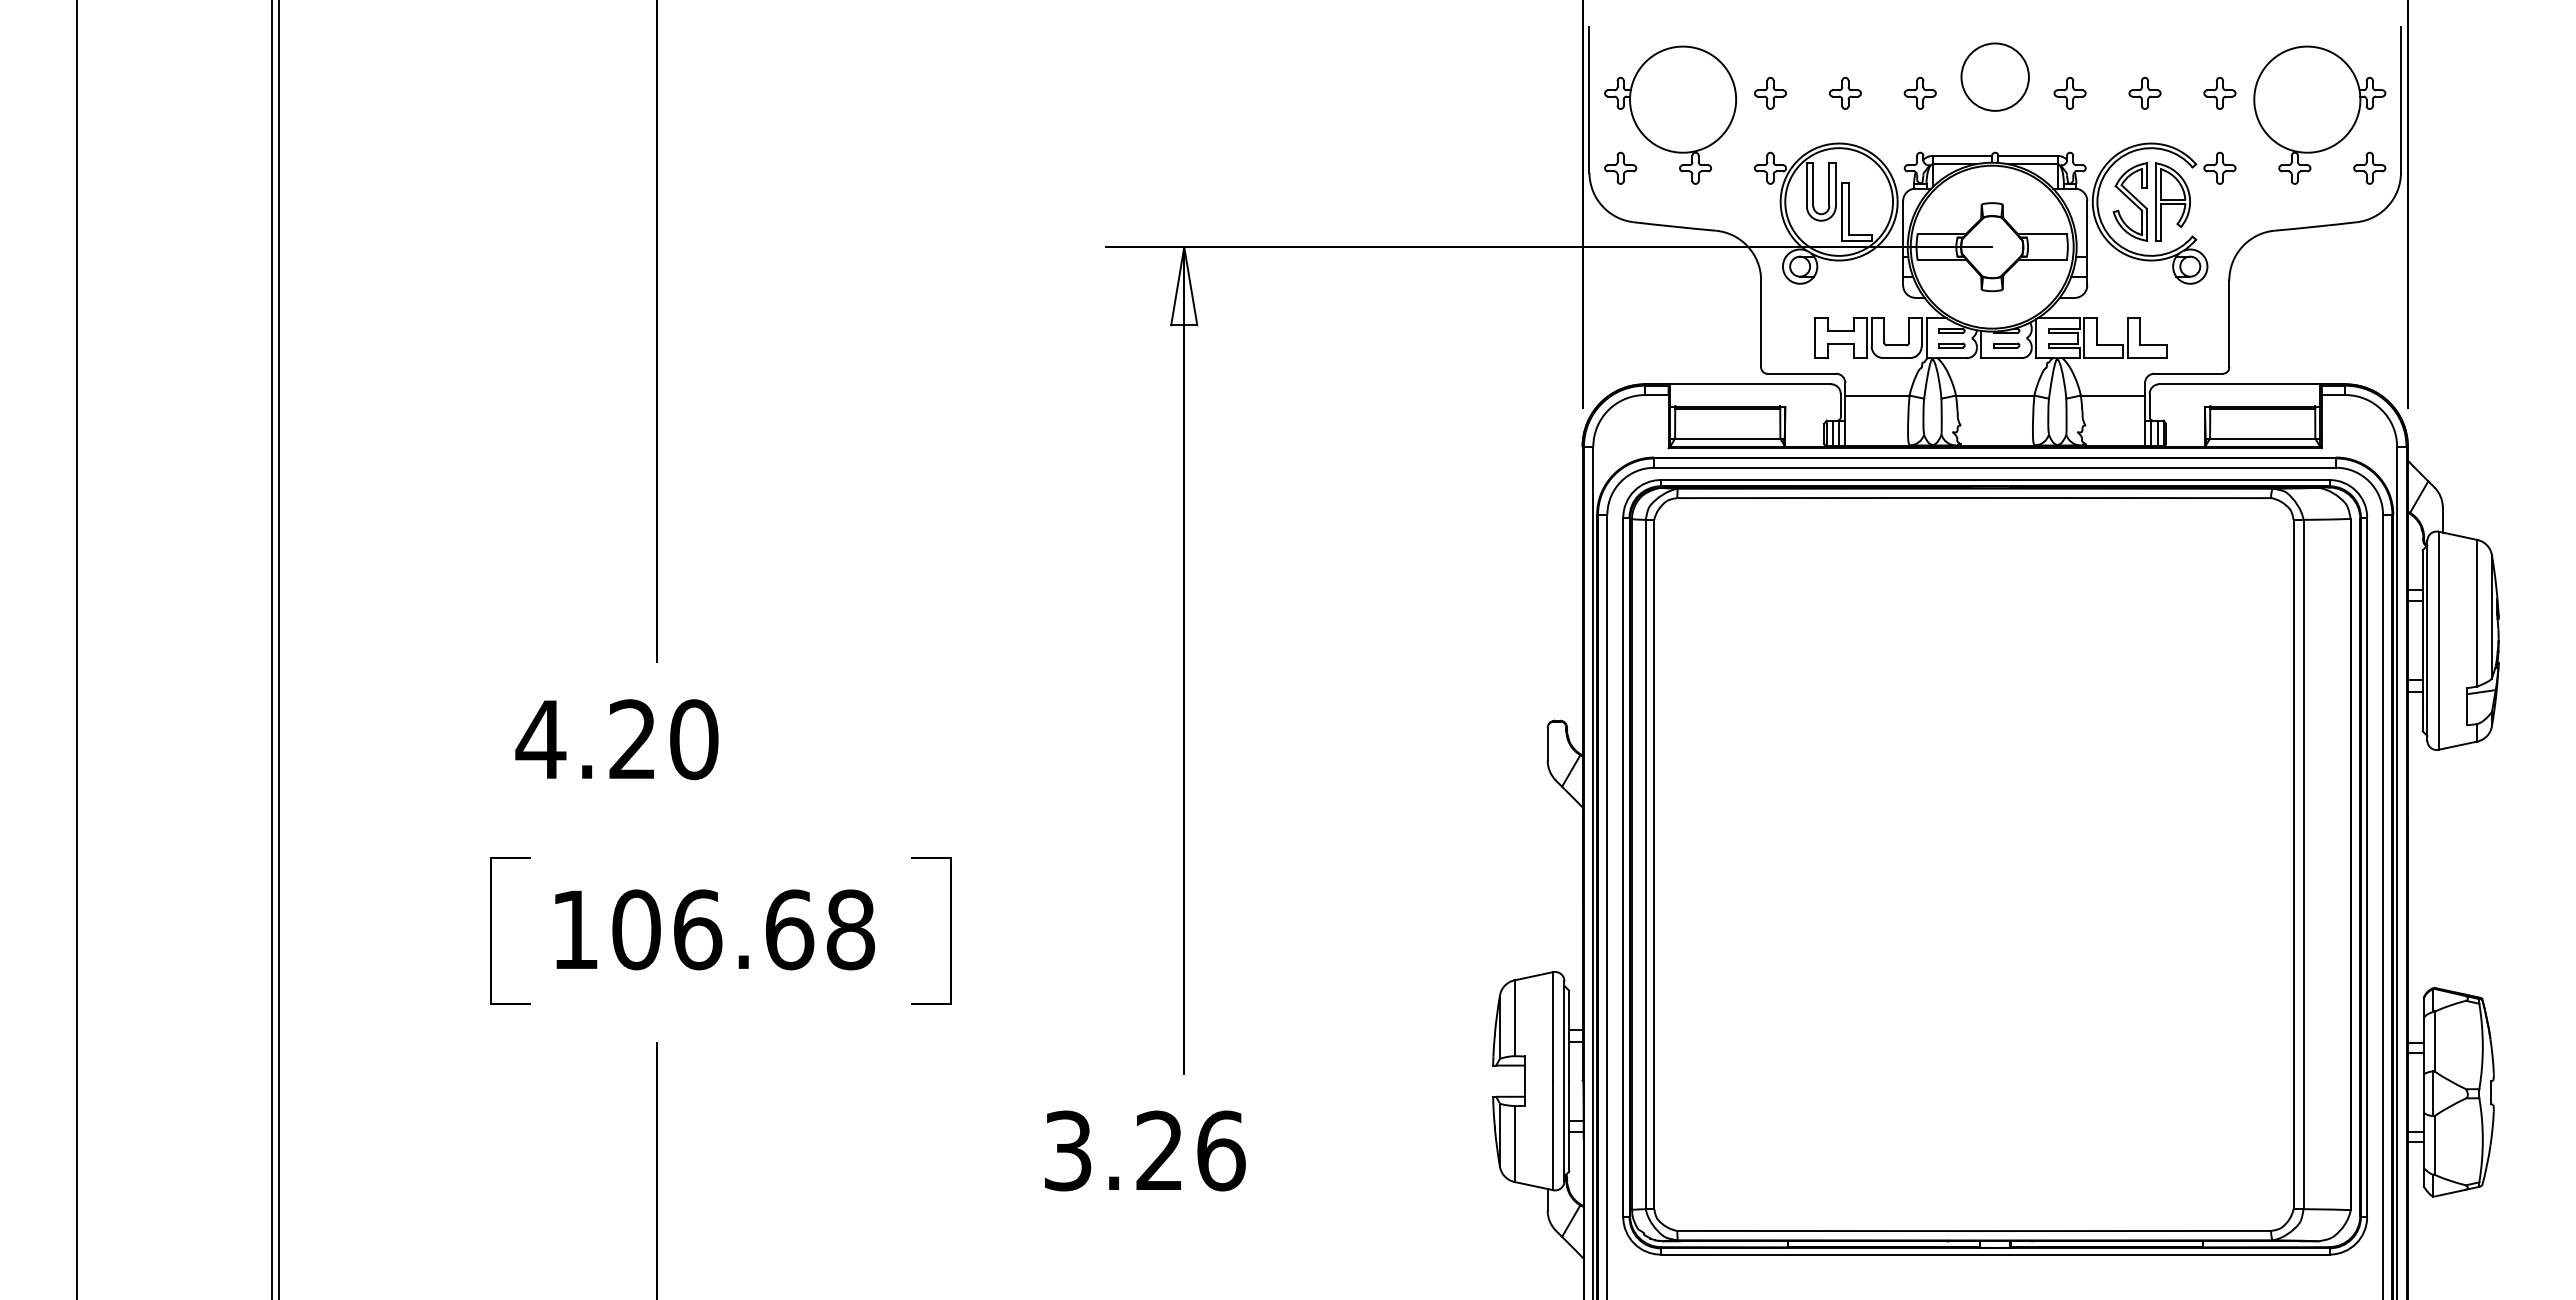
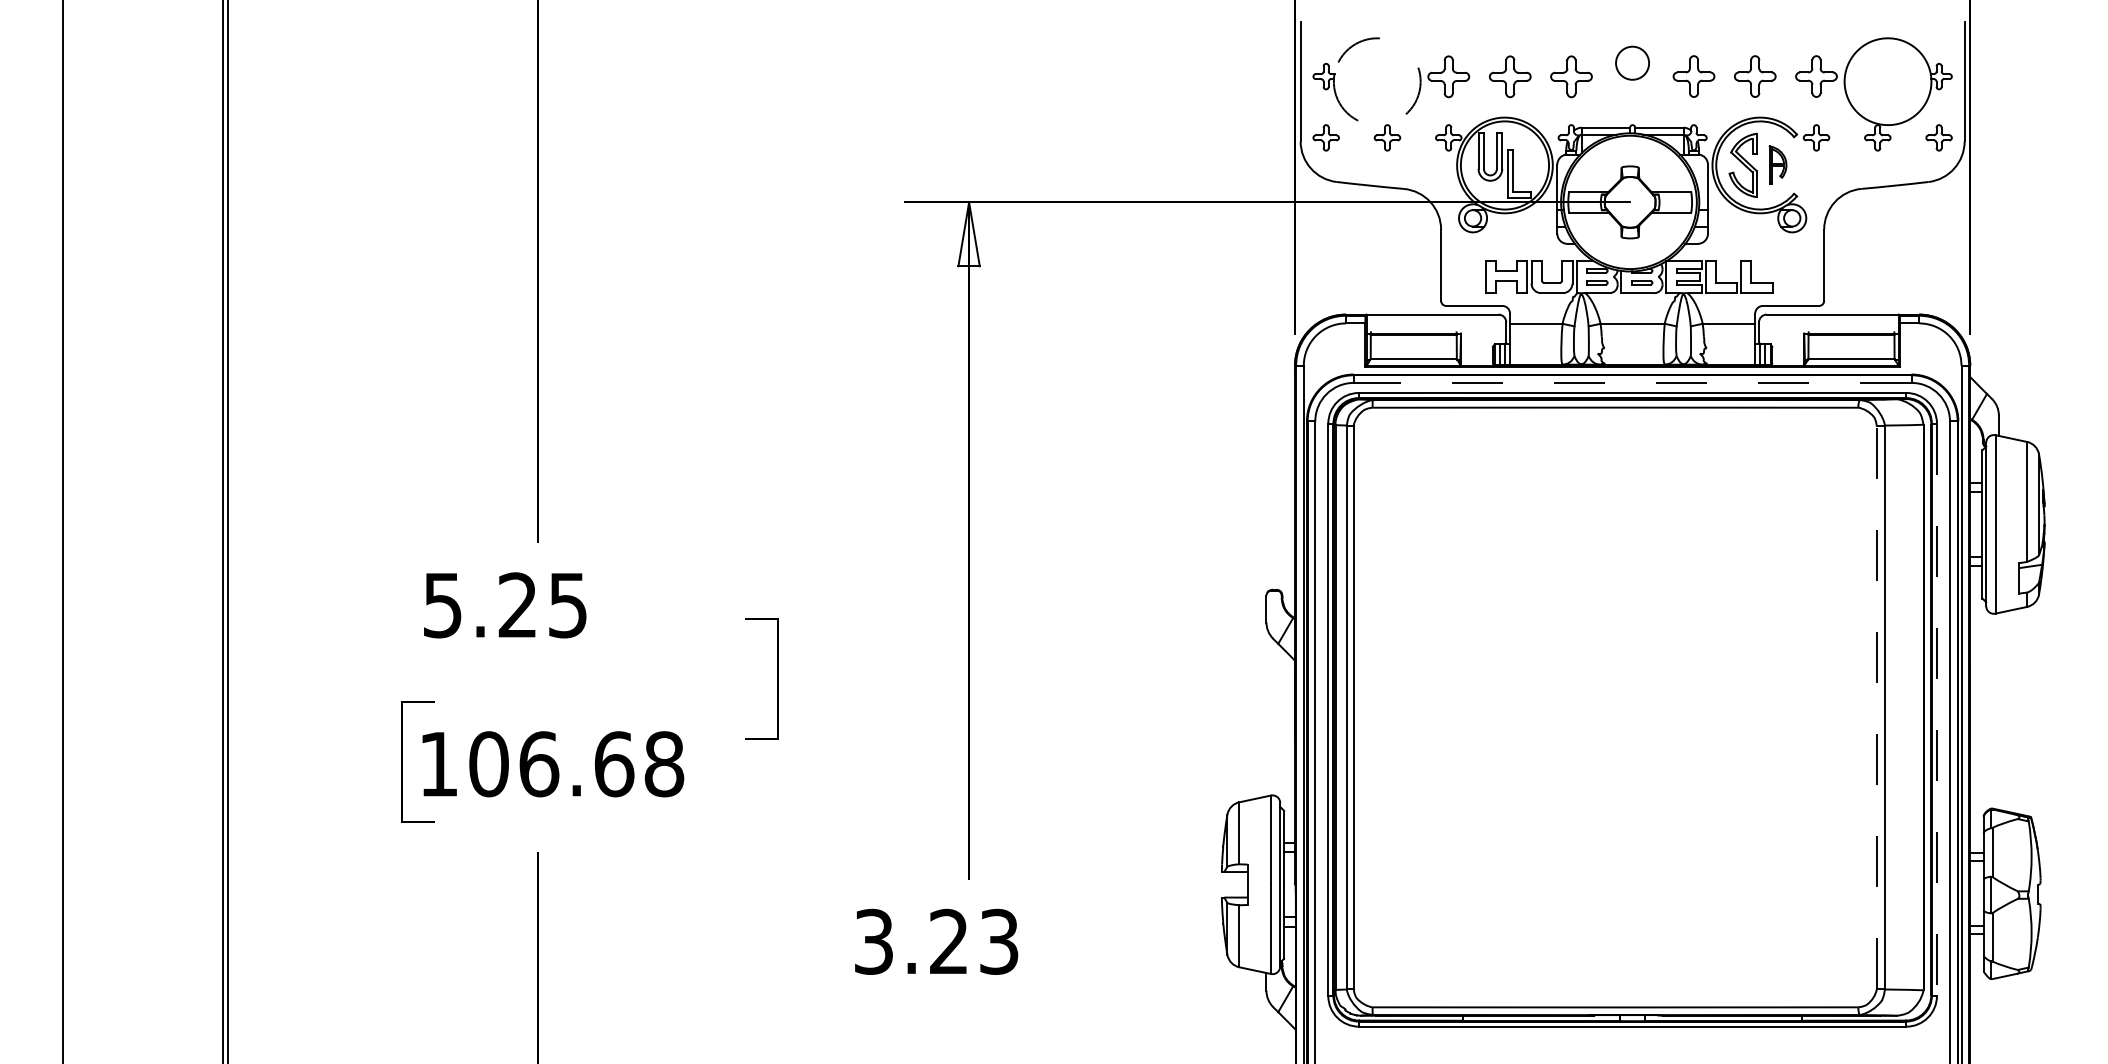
circle: (1994, 76) -> (1632, 62), size x0.6
part: (1770, 92) -> (1448, 75), size x1.6
part: (1844, 92) -> (1509, 75), size x1.6
part: (1919, 92) -> (1570, 75), size x1.6
part: (2069, 93) -> (1693, 76), size x1.6
part: (2144, 93) -> (1754, 76), size x1.6
part: (2219, 93) -> (1816, 76), size x1.6
arc: (1735, 105) -> (1420, 86), solid -> dashed
part: (2172, 201) -> (1777, 165), size x0.6
line: (1995, 467) -> (1632, 382), solid -> dashed
text: (616, 739) -> (504, 605), 4.20 -> 5.25
line: (2293, 864) -> (1876, 707), solid -> dashed
line: (2367, 867) -> (1937, 709), solid -> dashed
text: (714, 929) -> (552, 763), moved
part: (950, 930) -> (777, 678), moved
text: (1221, 1150) -> (999, 941), 3.26 -> 3.23

